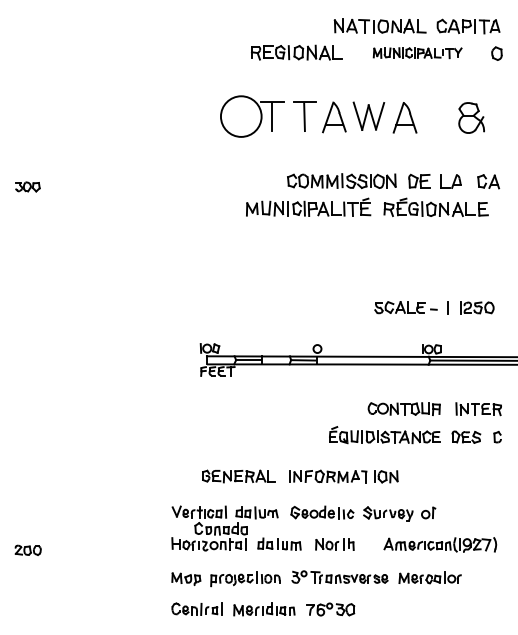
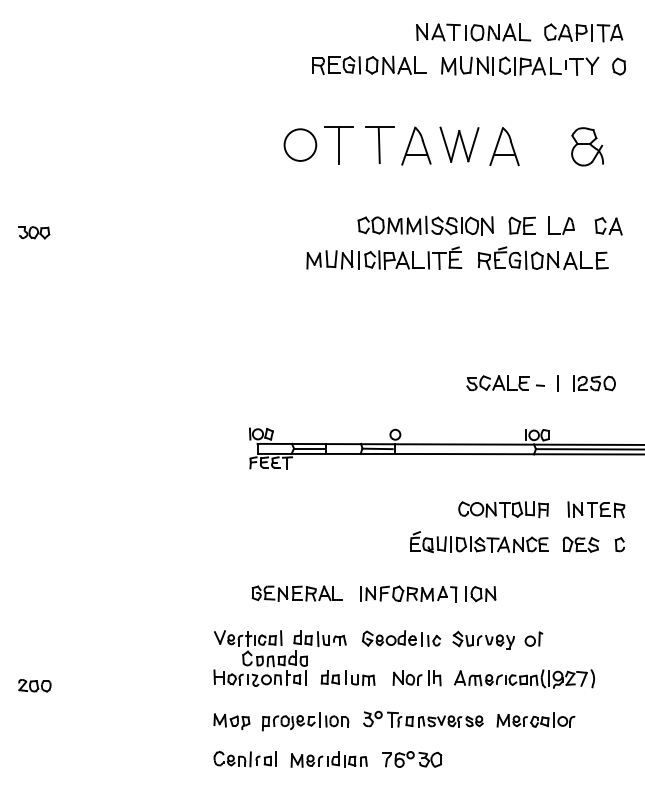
part: (417, 52) -> (520, 65), size x1.43
circle: (241, 116) -> (300, 144), size x0.62
part: (440, 544) -> (524, 678), moved

